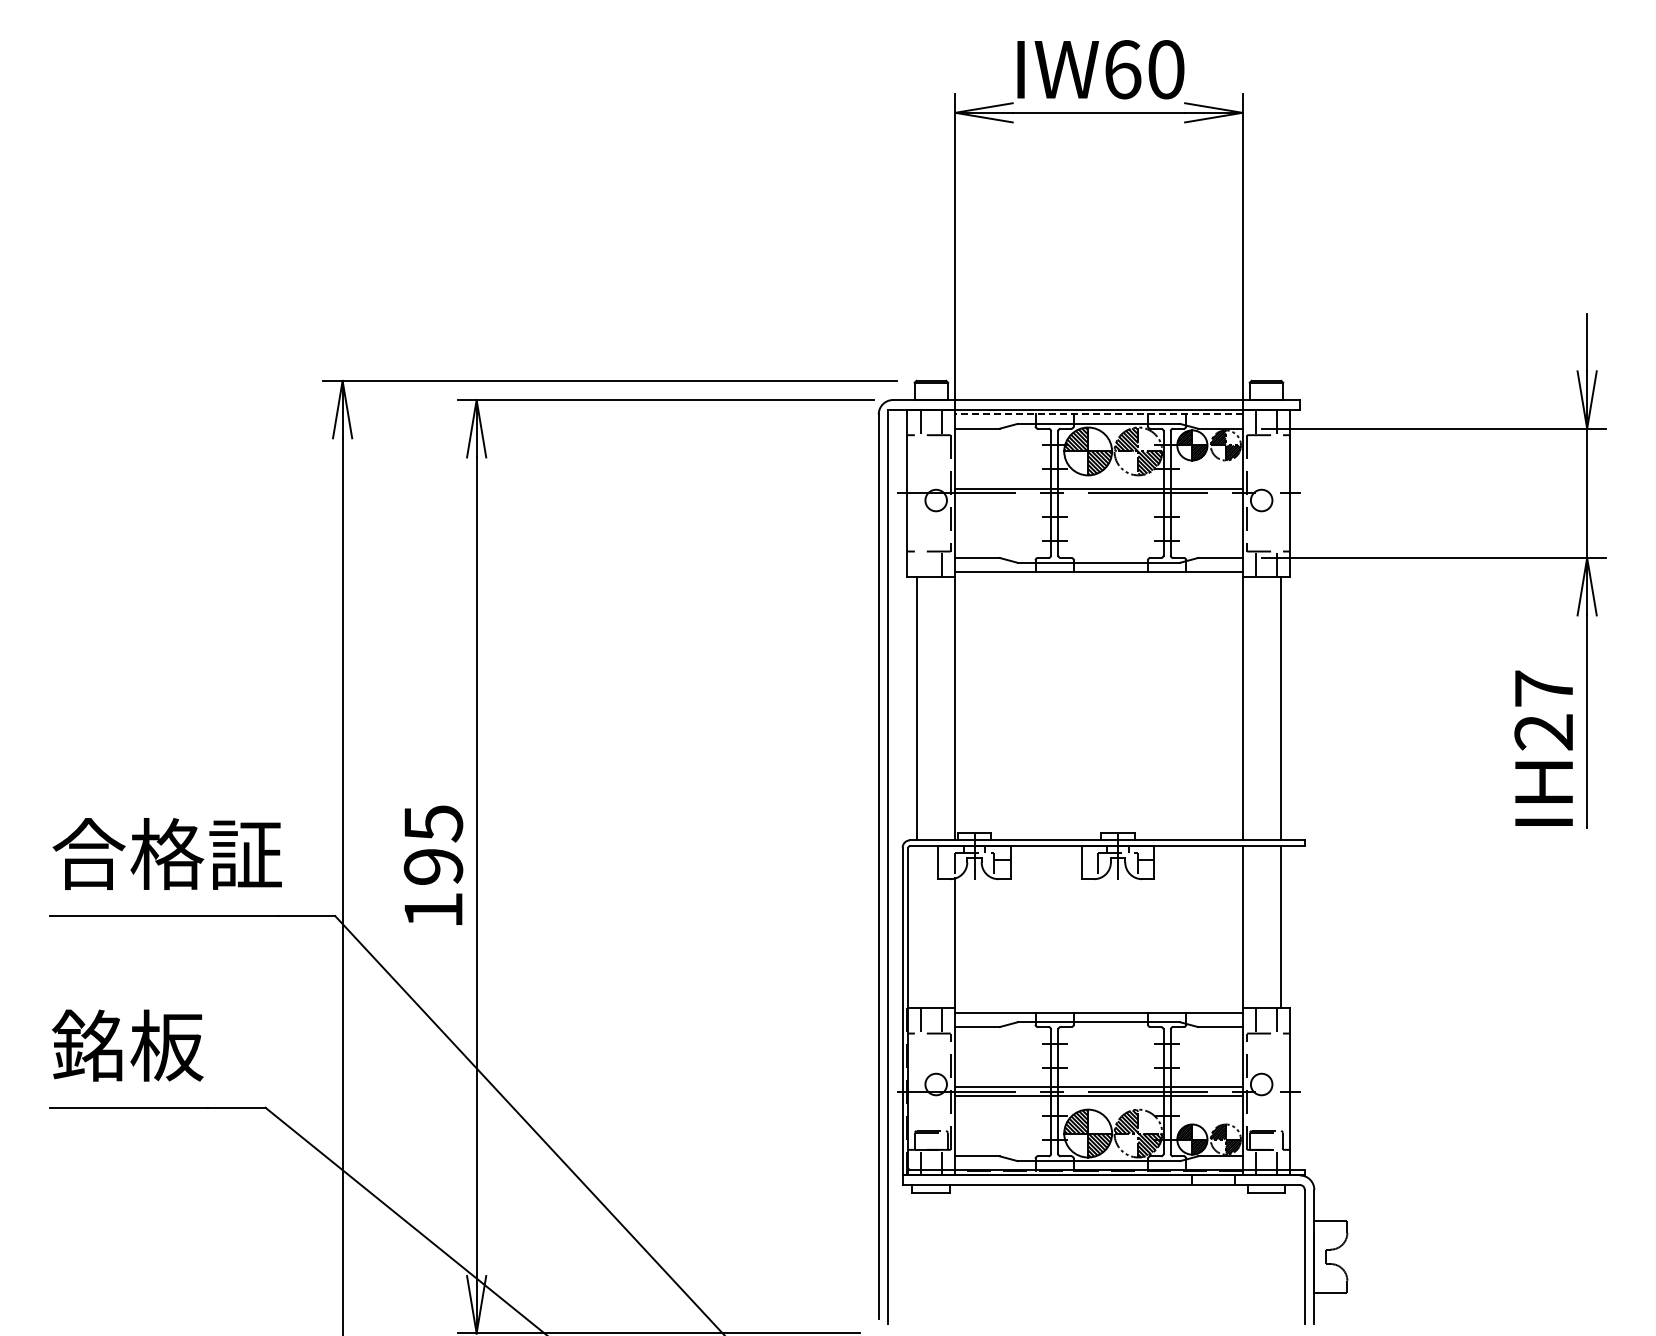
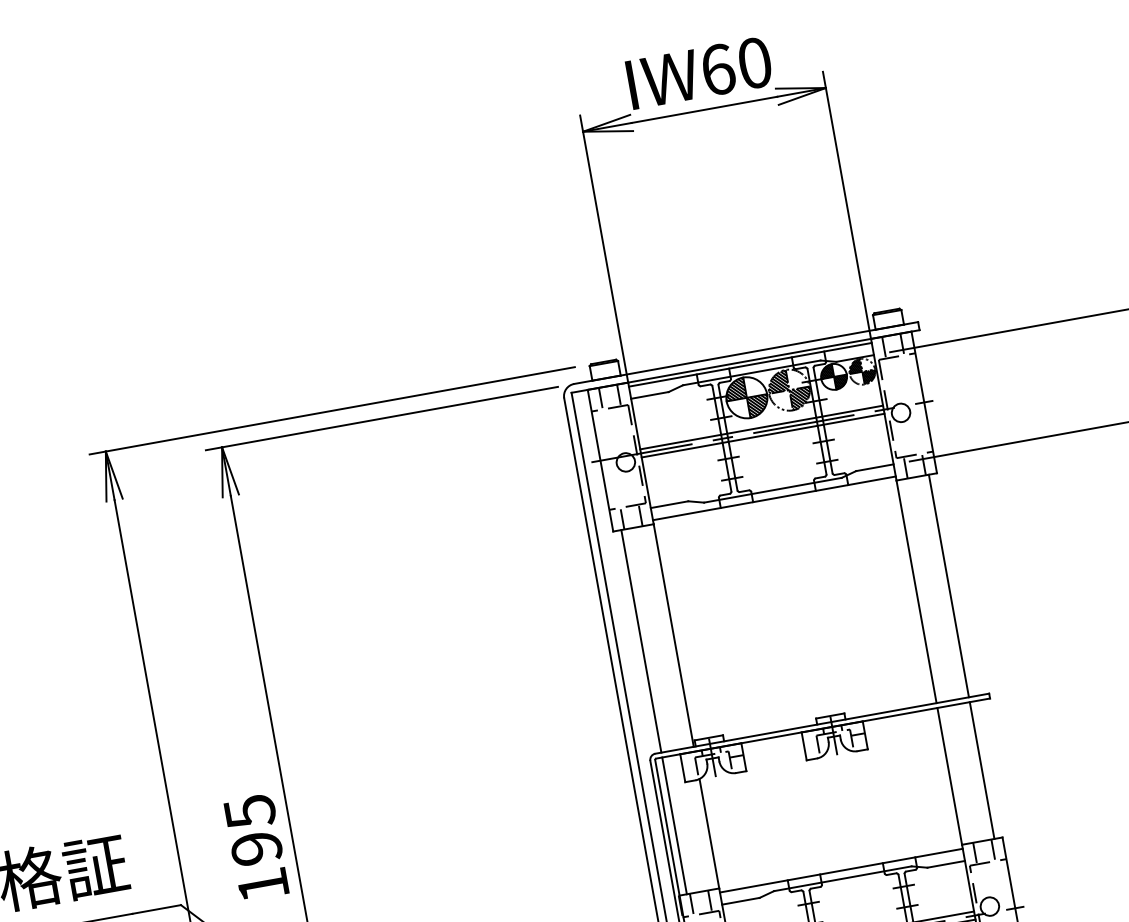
line: (1098, 414) -> (750, 364), dashed -> solid
line: (1098, 498) -> (762, 435), added
line: (920, 564) -> (622, 518), added
line: (917, 926) -> (674, 825), added

